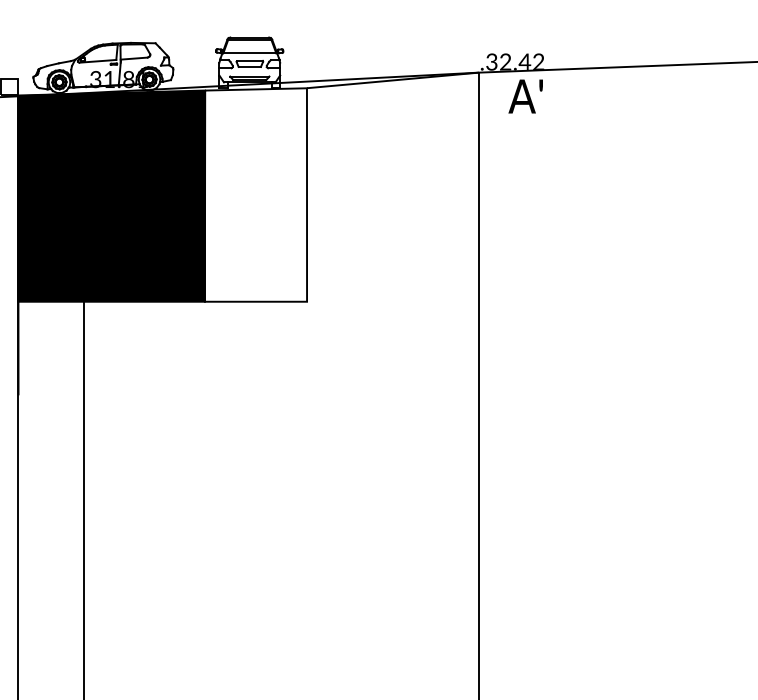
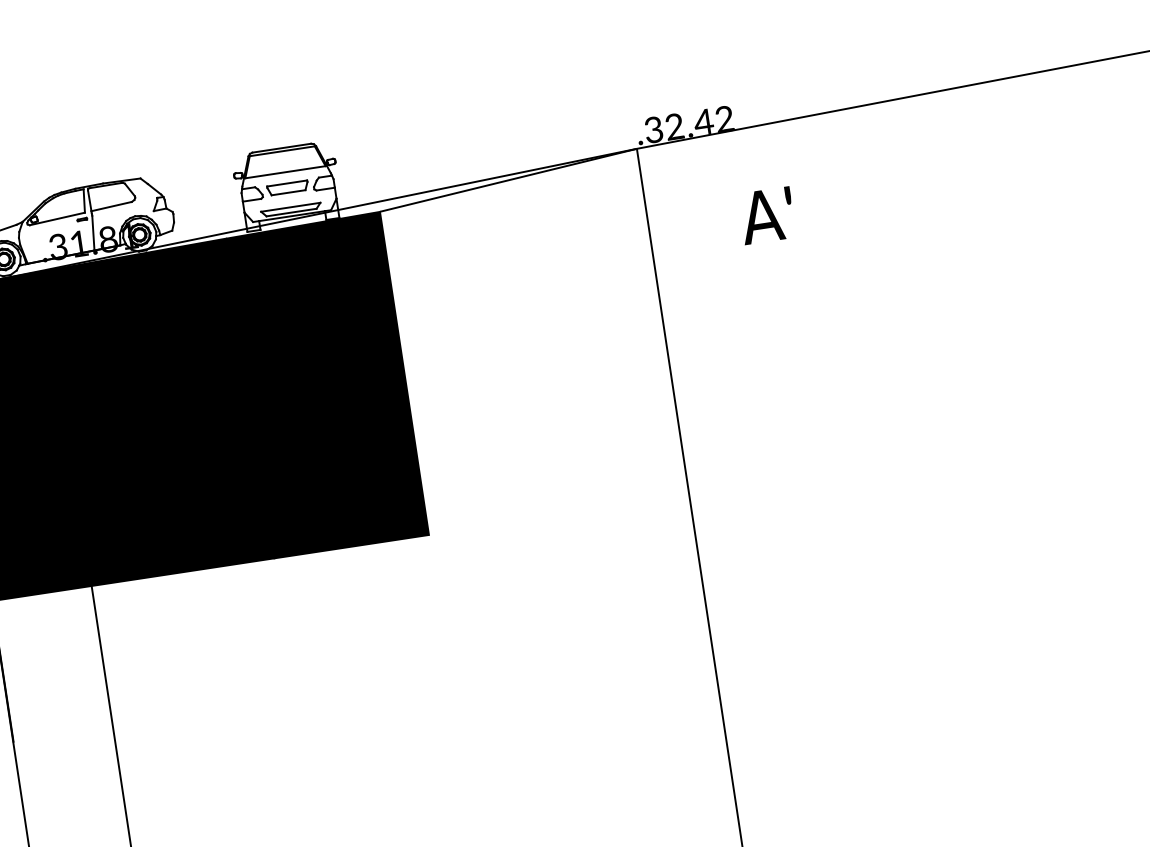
text: (525, 96) -> (766, 215), moved
fill: (255, 194) -> (326, 384), added

